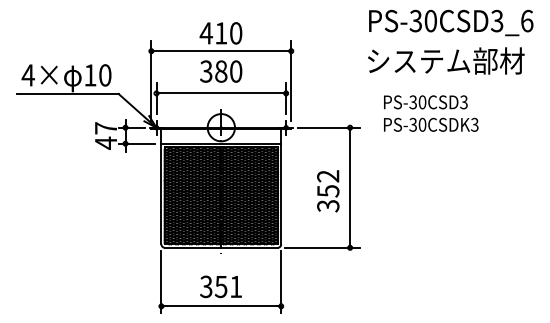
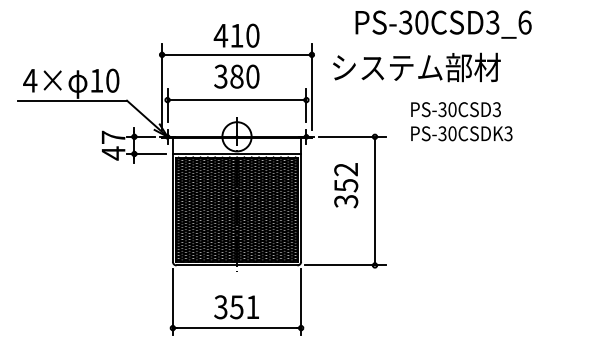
text: (451, 22) -> (443, 24), moved
text: (446, 60) -> (417, 66), moved
text: (328, 191) -> (346, 185), moved

